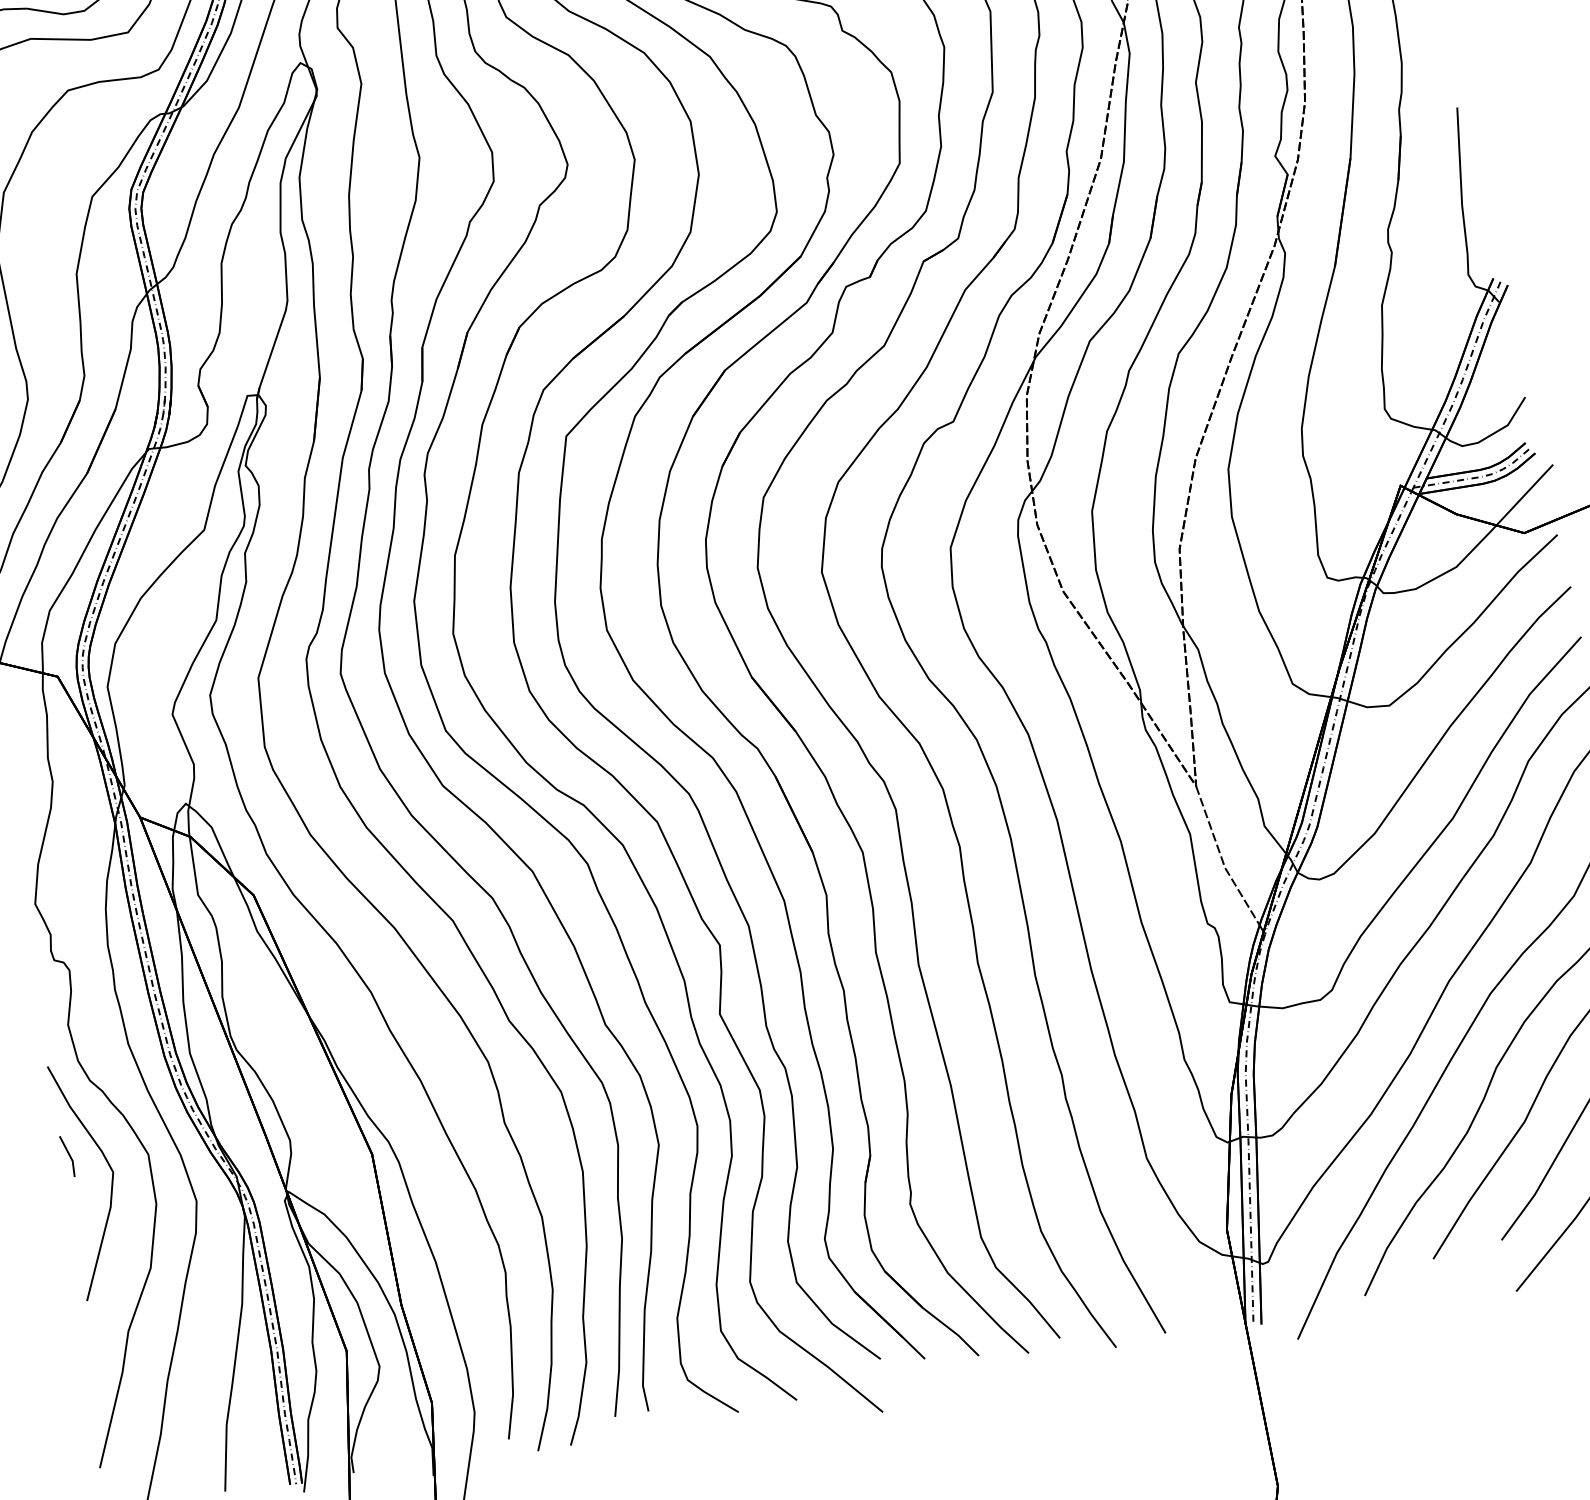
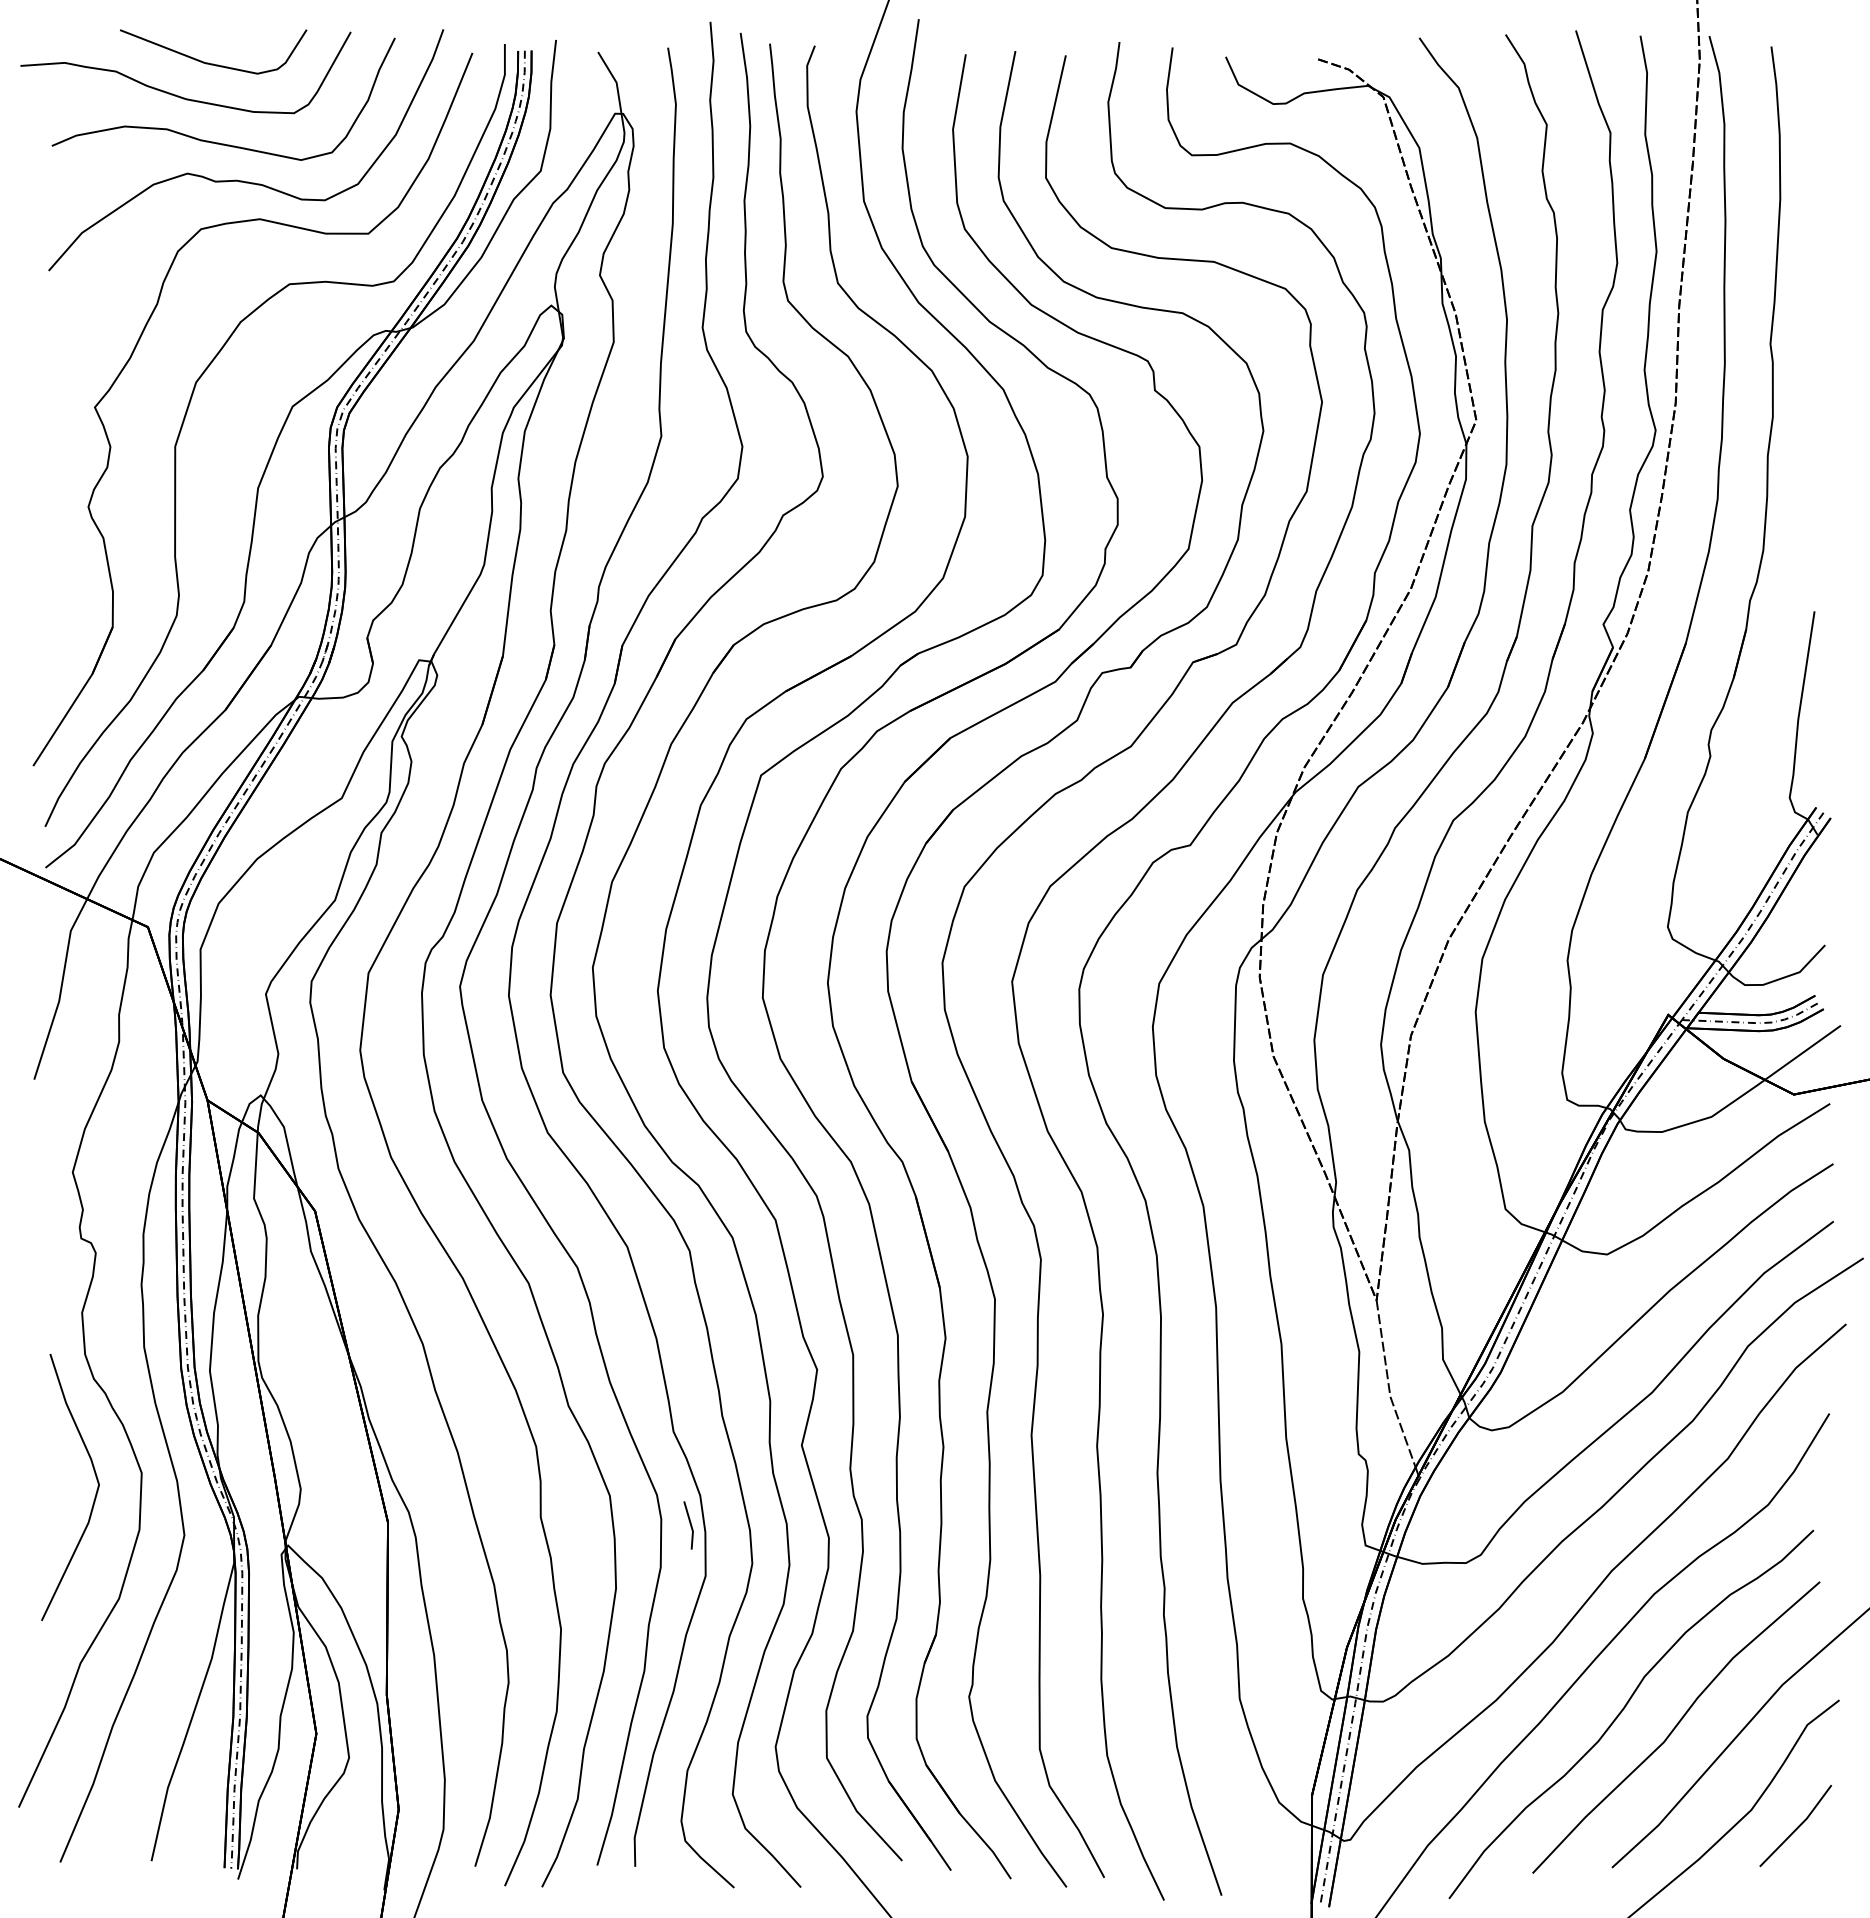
line: (69, 1156) -> (690, 1525), moved

